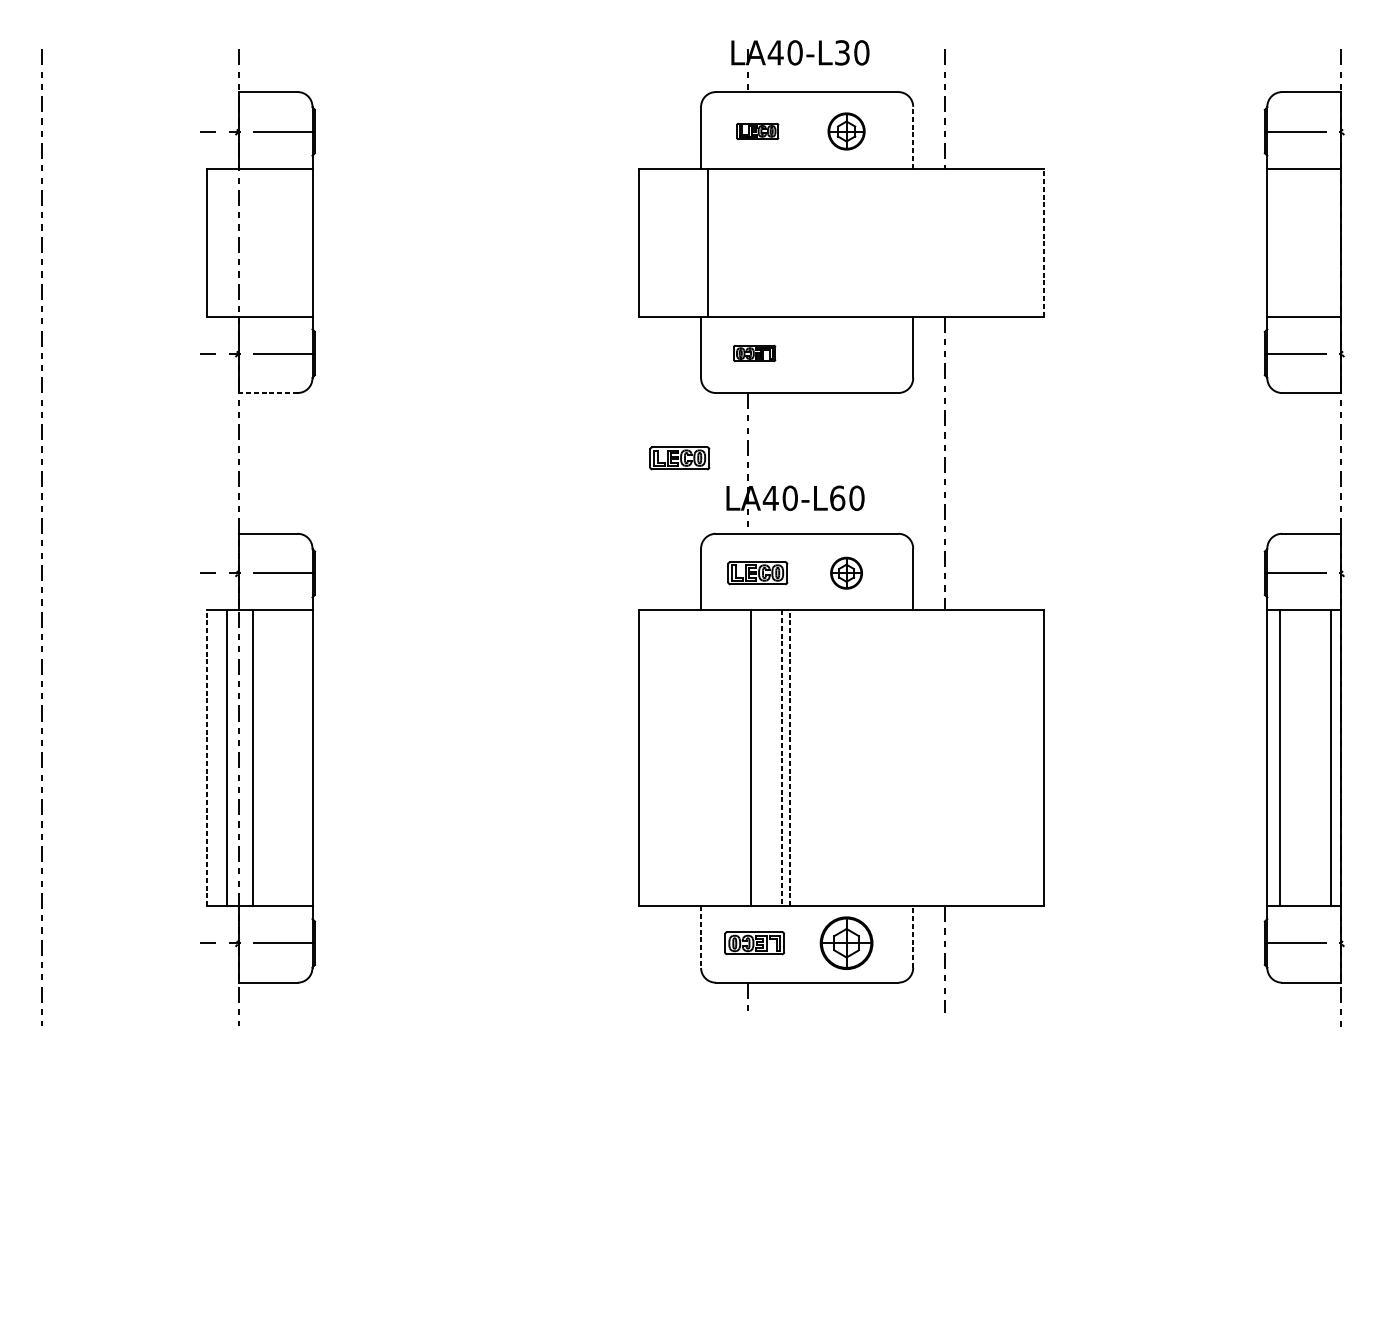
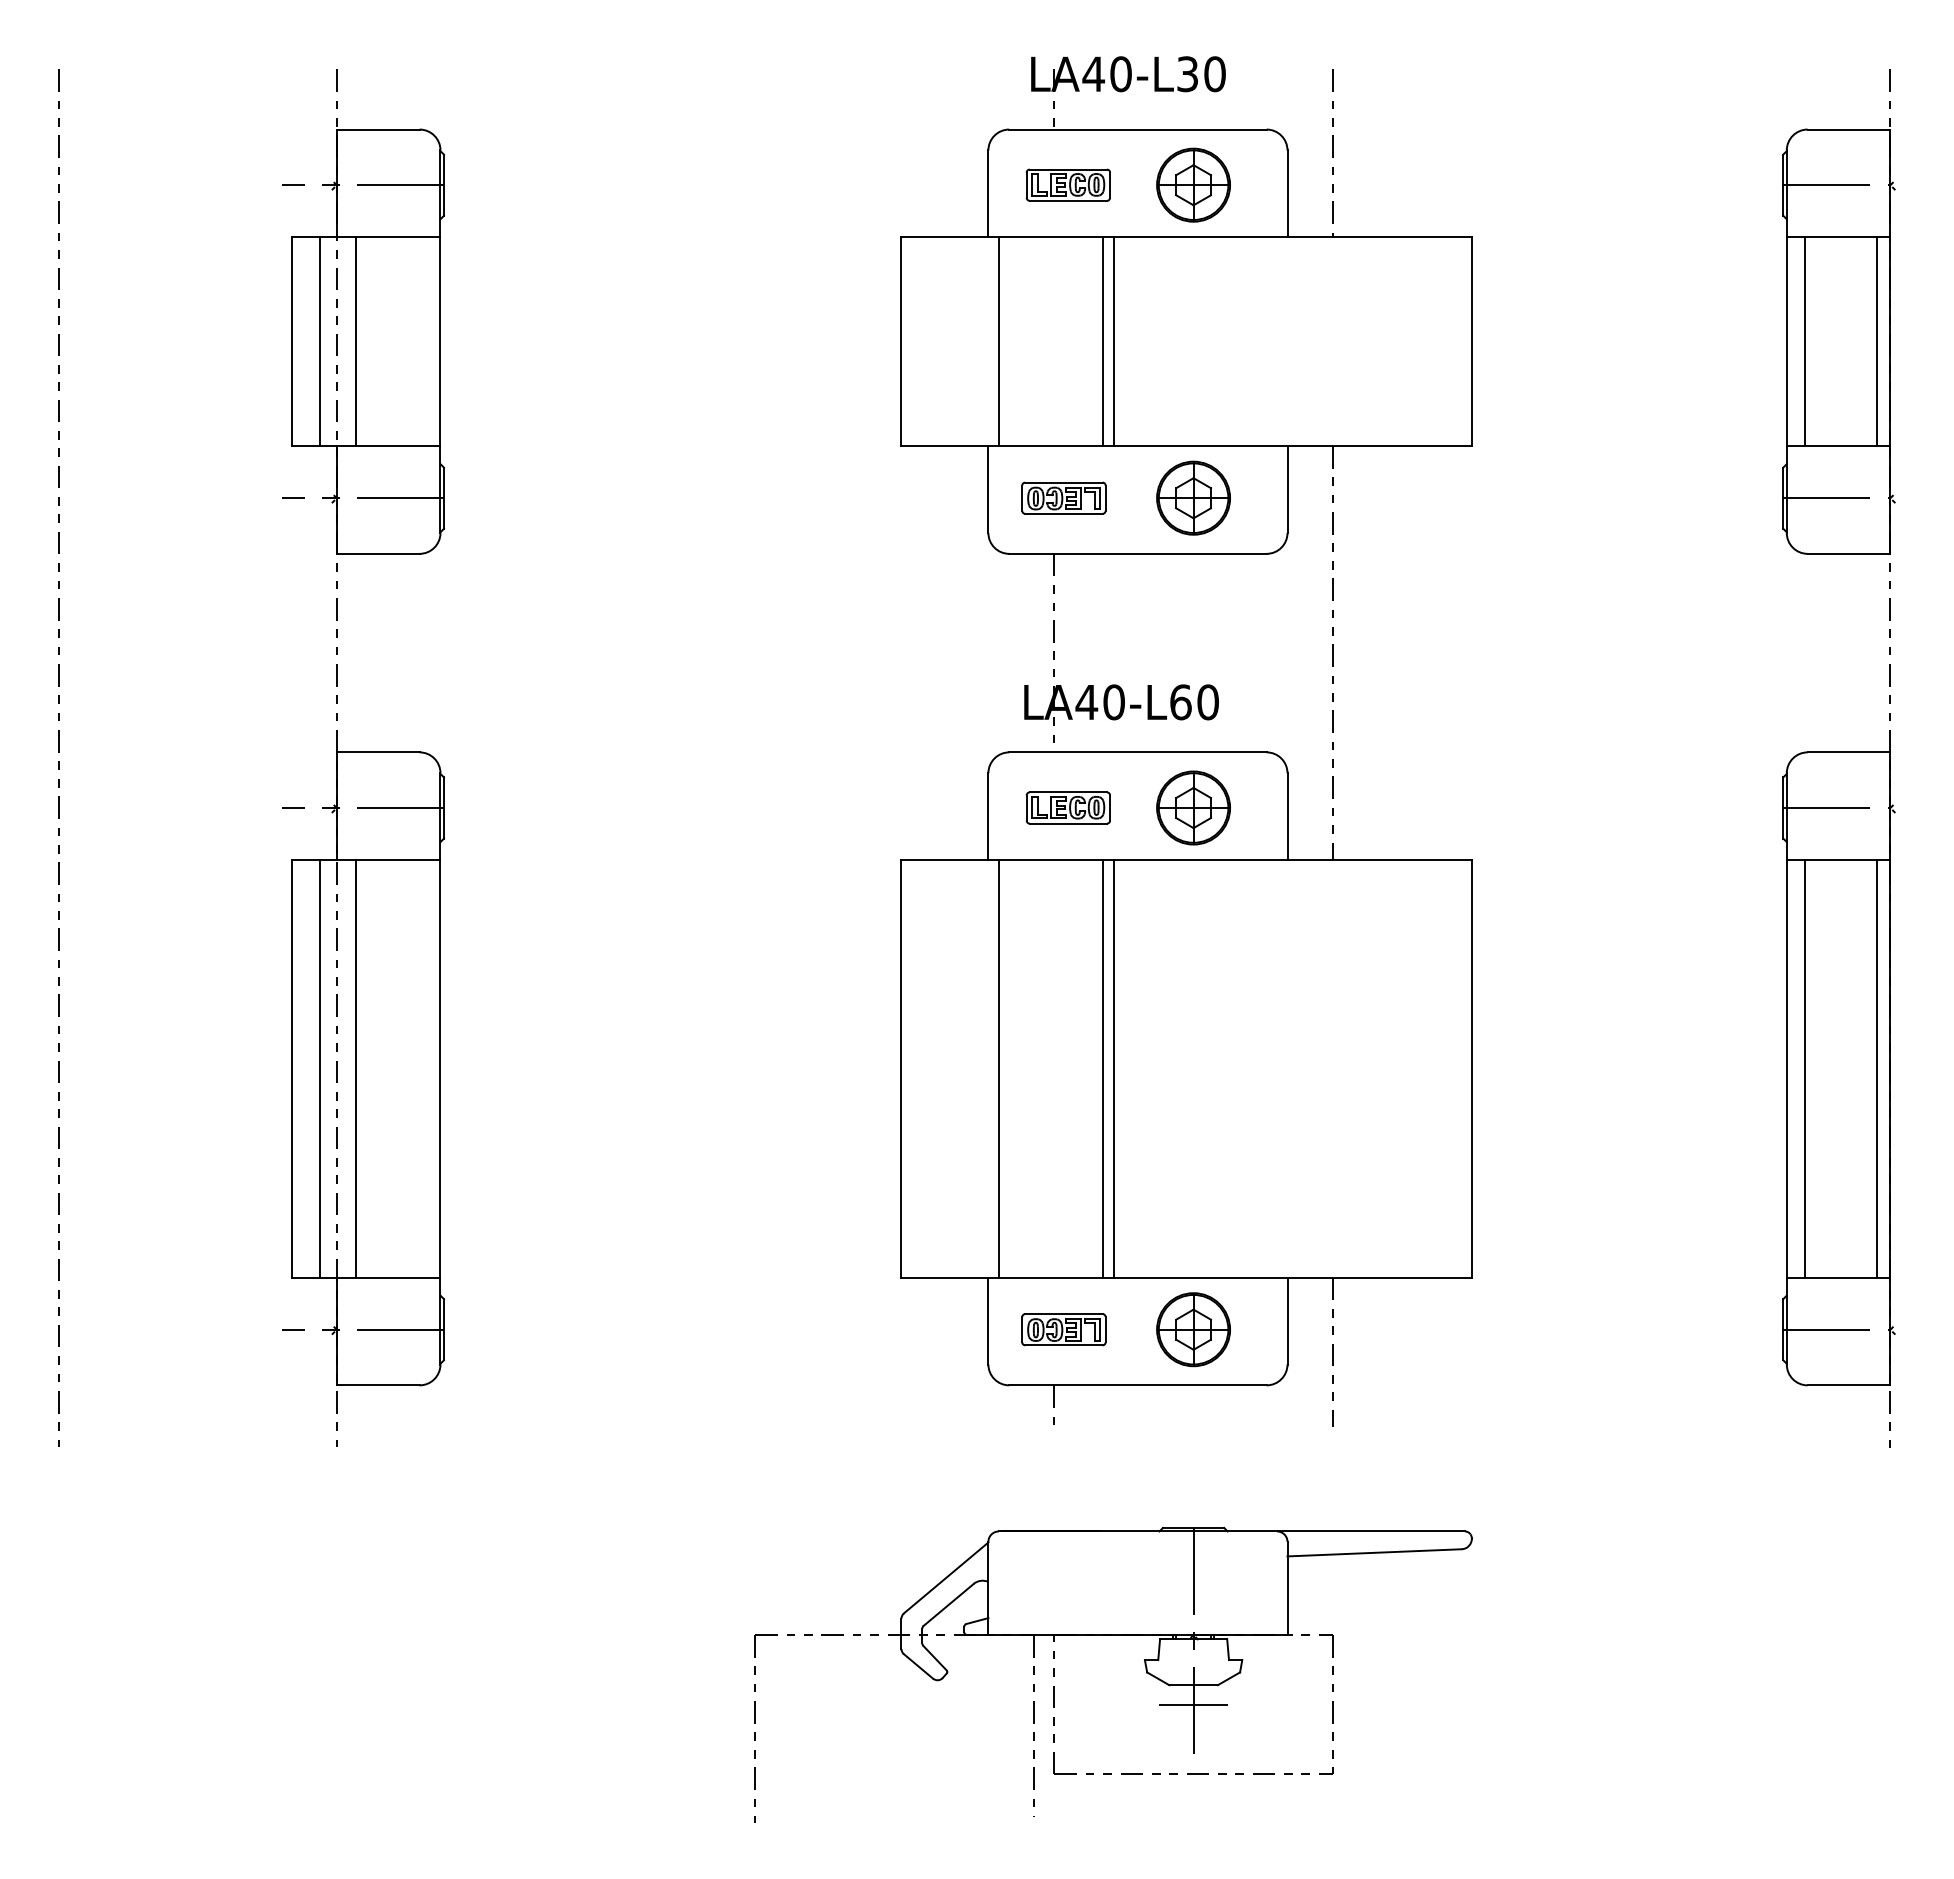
part: (757, 131) -> (1067, 184), size x1.43
part: (846, 131) -> (1193, 184), size x1.43
line: (913, 137) -> (1287, 193), dashed -> solid
line: (226, 242) -> (319, 341), added
line: (252, 242) -> (356, 341), added
line: (782, 242) -> (1103, 341), added
line: (789, 242) -> (1113, 341), added
line: (1043, 242) -> (1471, 341), dashed -> solid
line: (1279, 242) -> (1804, 341), added
line: (1330, 242) -> (1876, 341), added
part: (754, 353) -> (1063, 497), size x1.43
part: (846, 353) -> (1193, 497), added
line: (267, 392) -> (377, 553), dashed -> solid
part: (679, 457) -> (957, 645), removed
part: (846, 572) -> (1193, 807), size x1.67
line: (206, 757) -> (291, 1068), dashed -> solid
line: (750, 757) -> (998, 1068), moved
line: (782, 757) -> (1103, 1068), dashed -> solid
line: (789, 757) -> (1113, 1068), dashed -> solid
line: (913, 936) -> (1287, 1320), dashed -> solid
line: (701, 937) -> (988, 1321), dashed -> solid
part: (812, 1184) -> (1145, 1670), added

